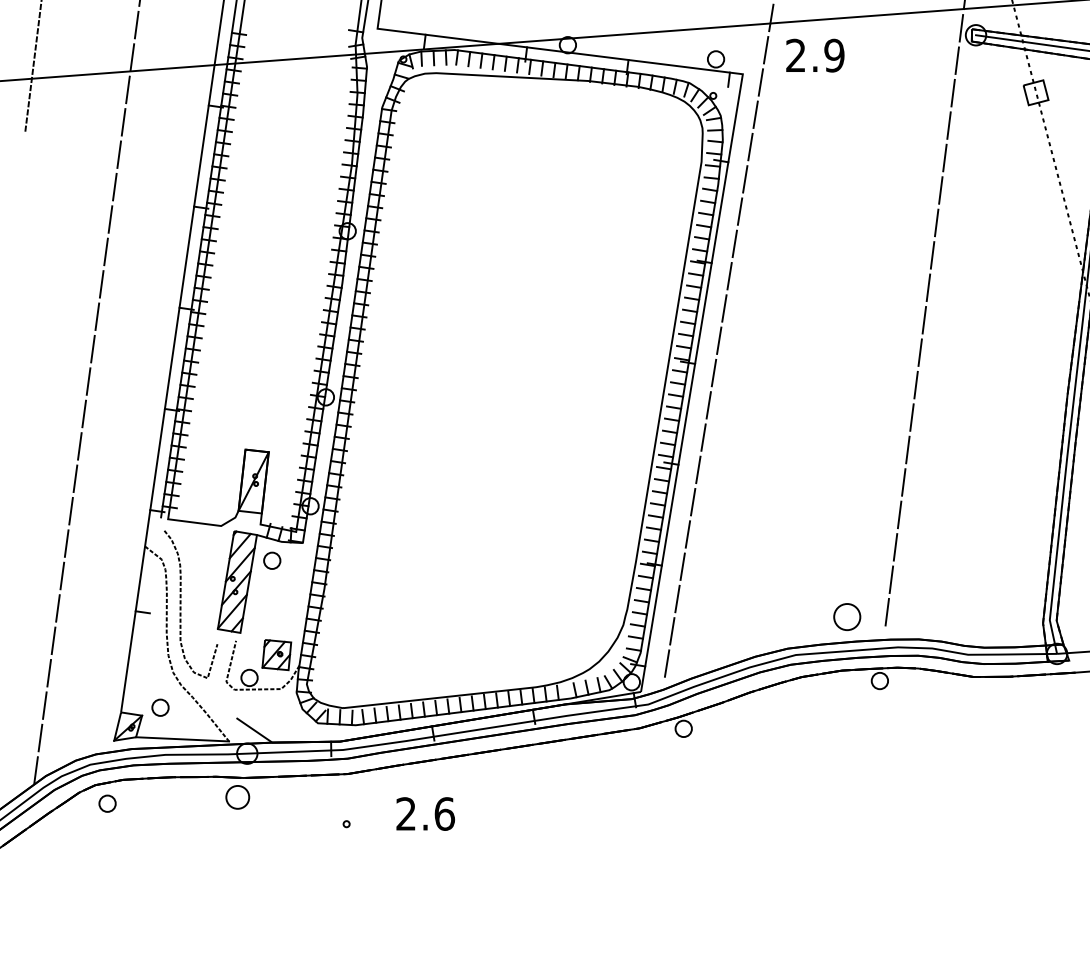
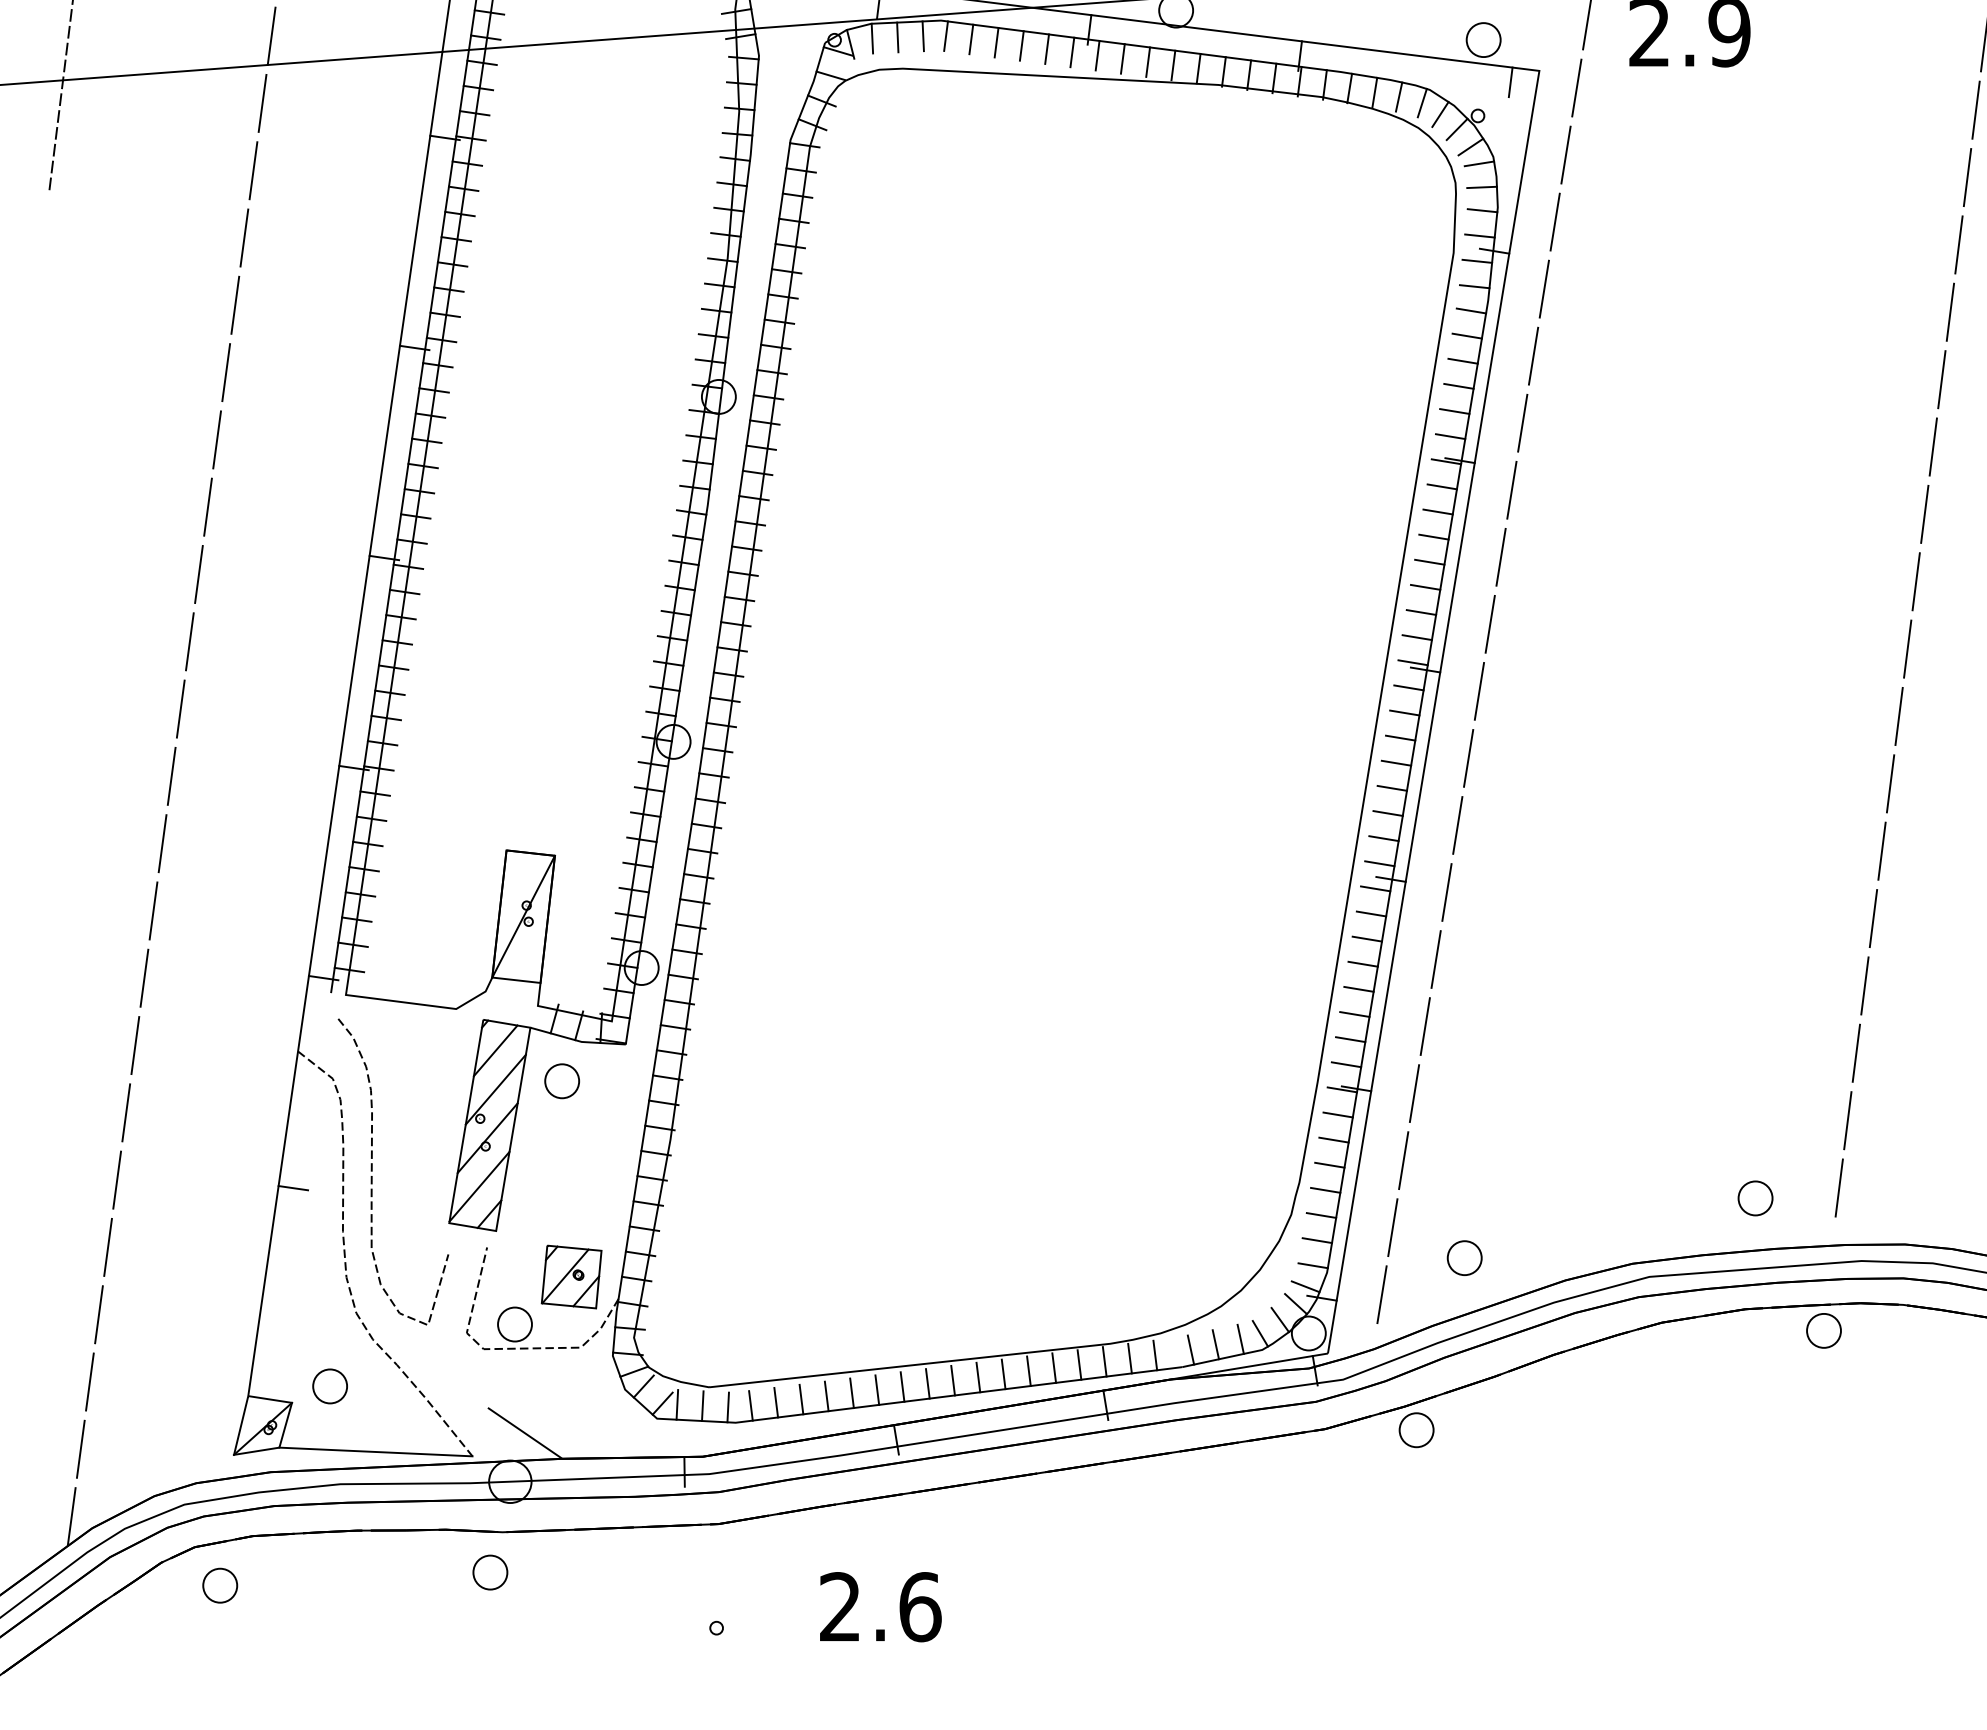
part: (846, 617) -> (1754, 1198), size x0.62
part: (706, 645) -> (1463, 1257), added
part: (237, 797) -> (489, 1572), size x0.71

